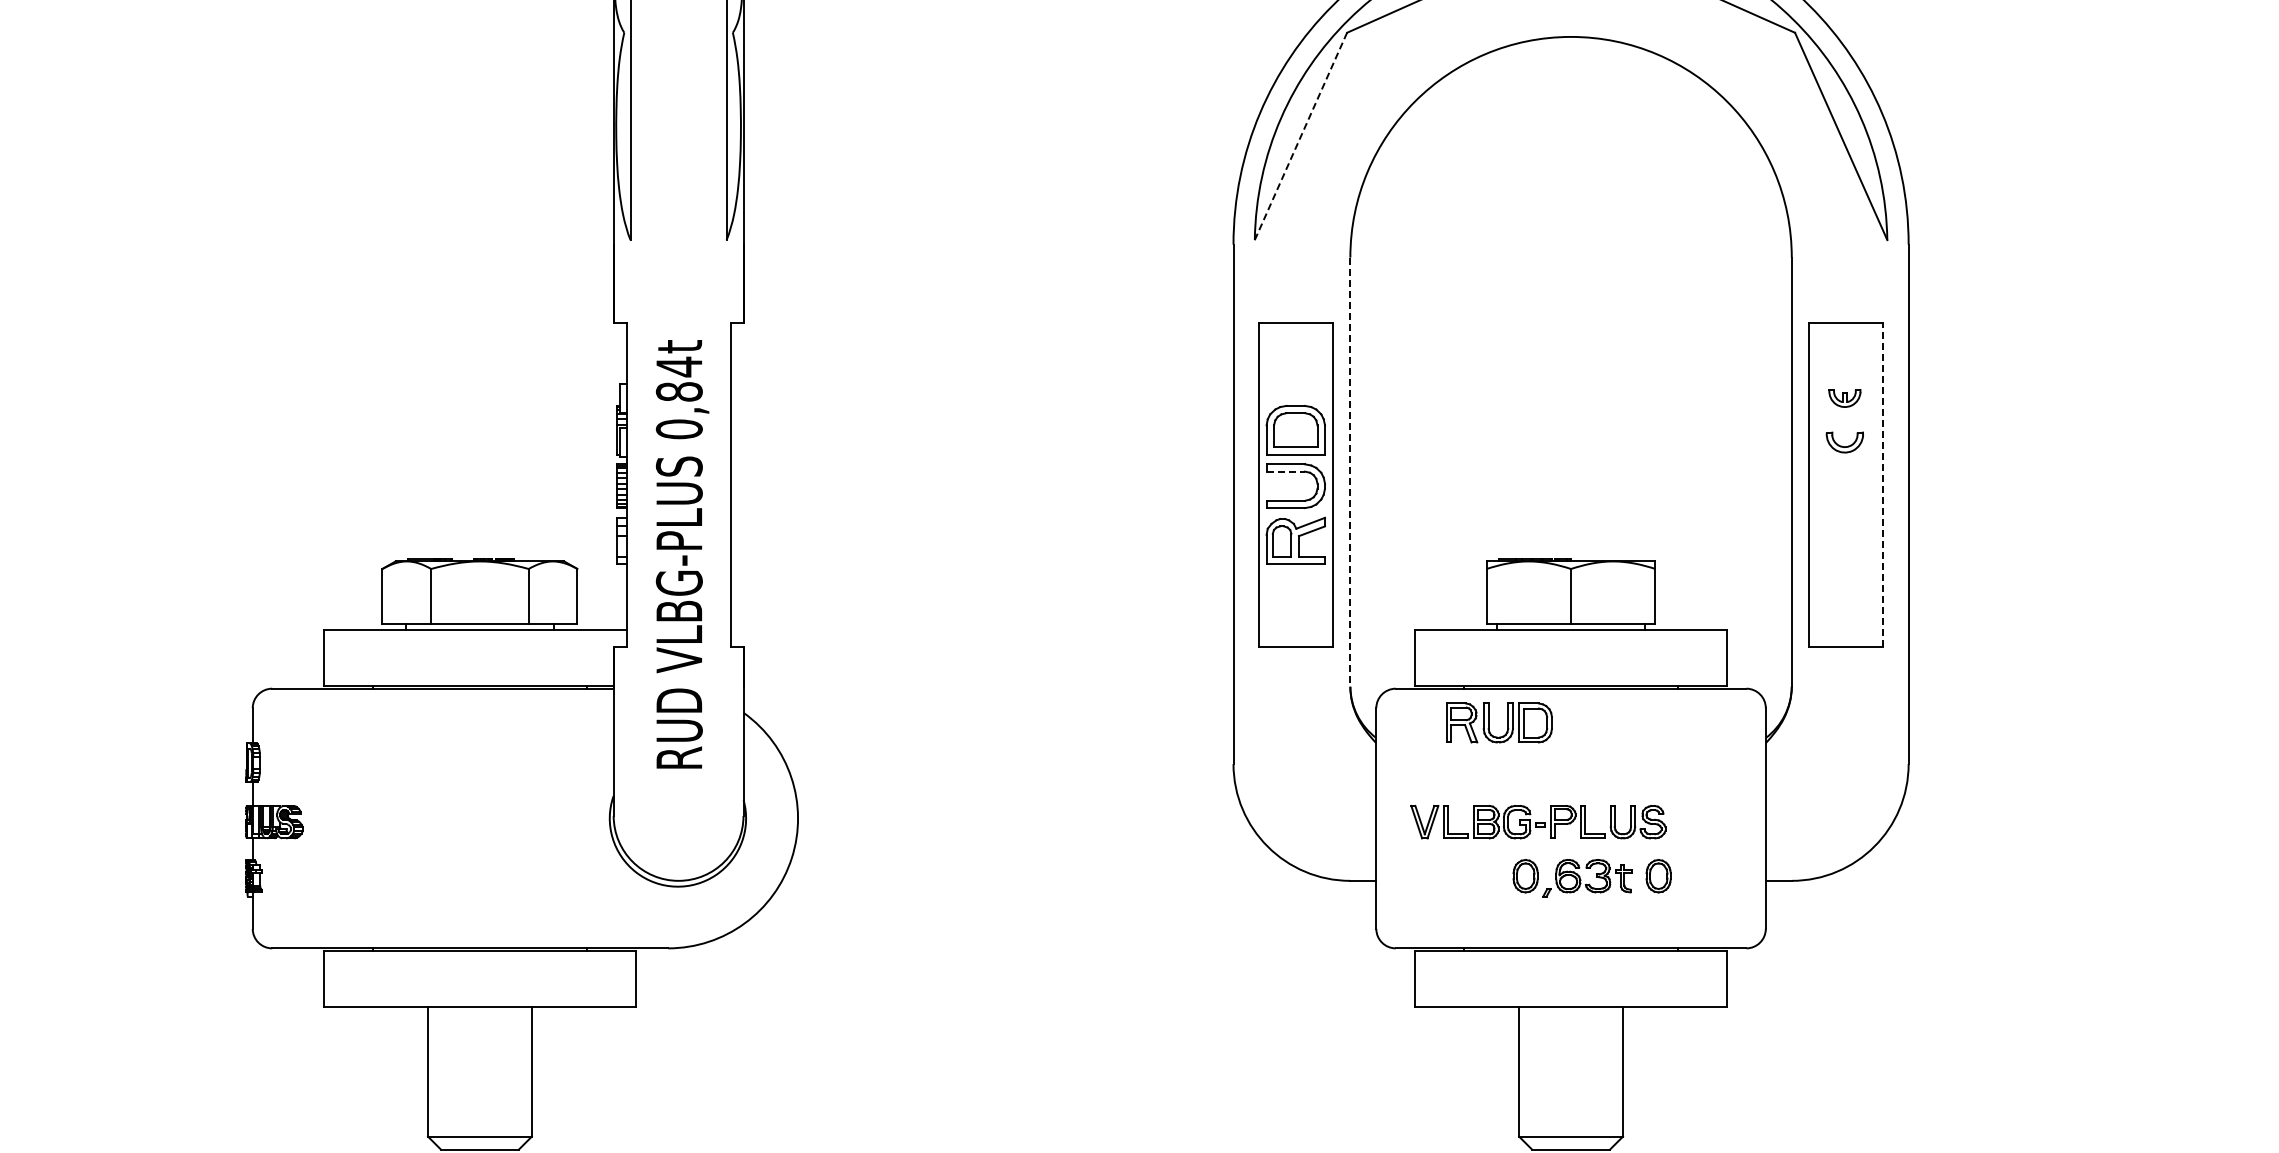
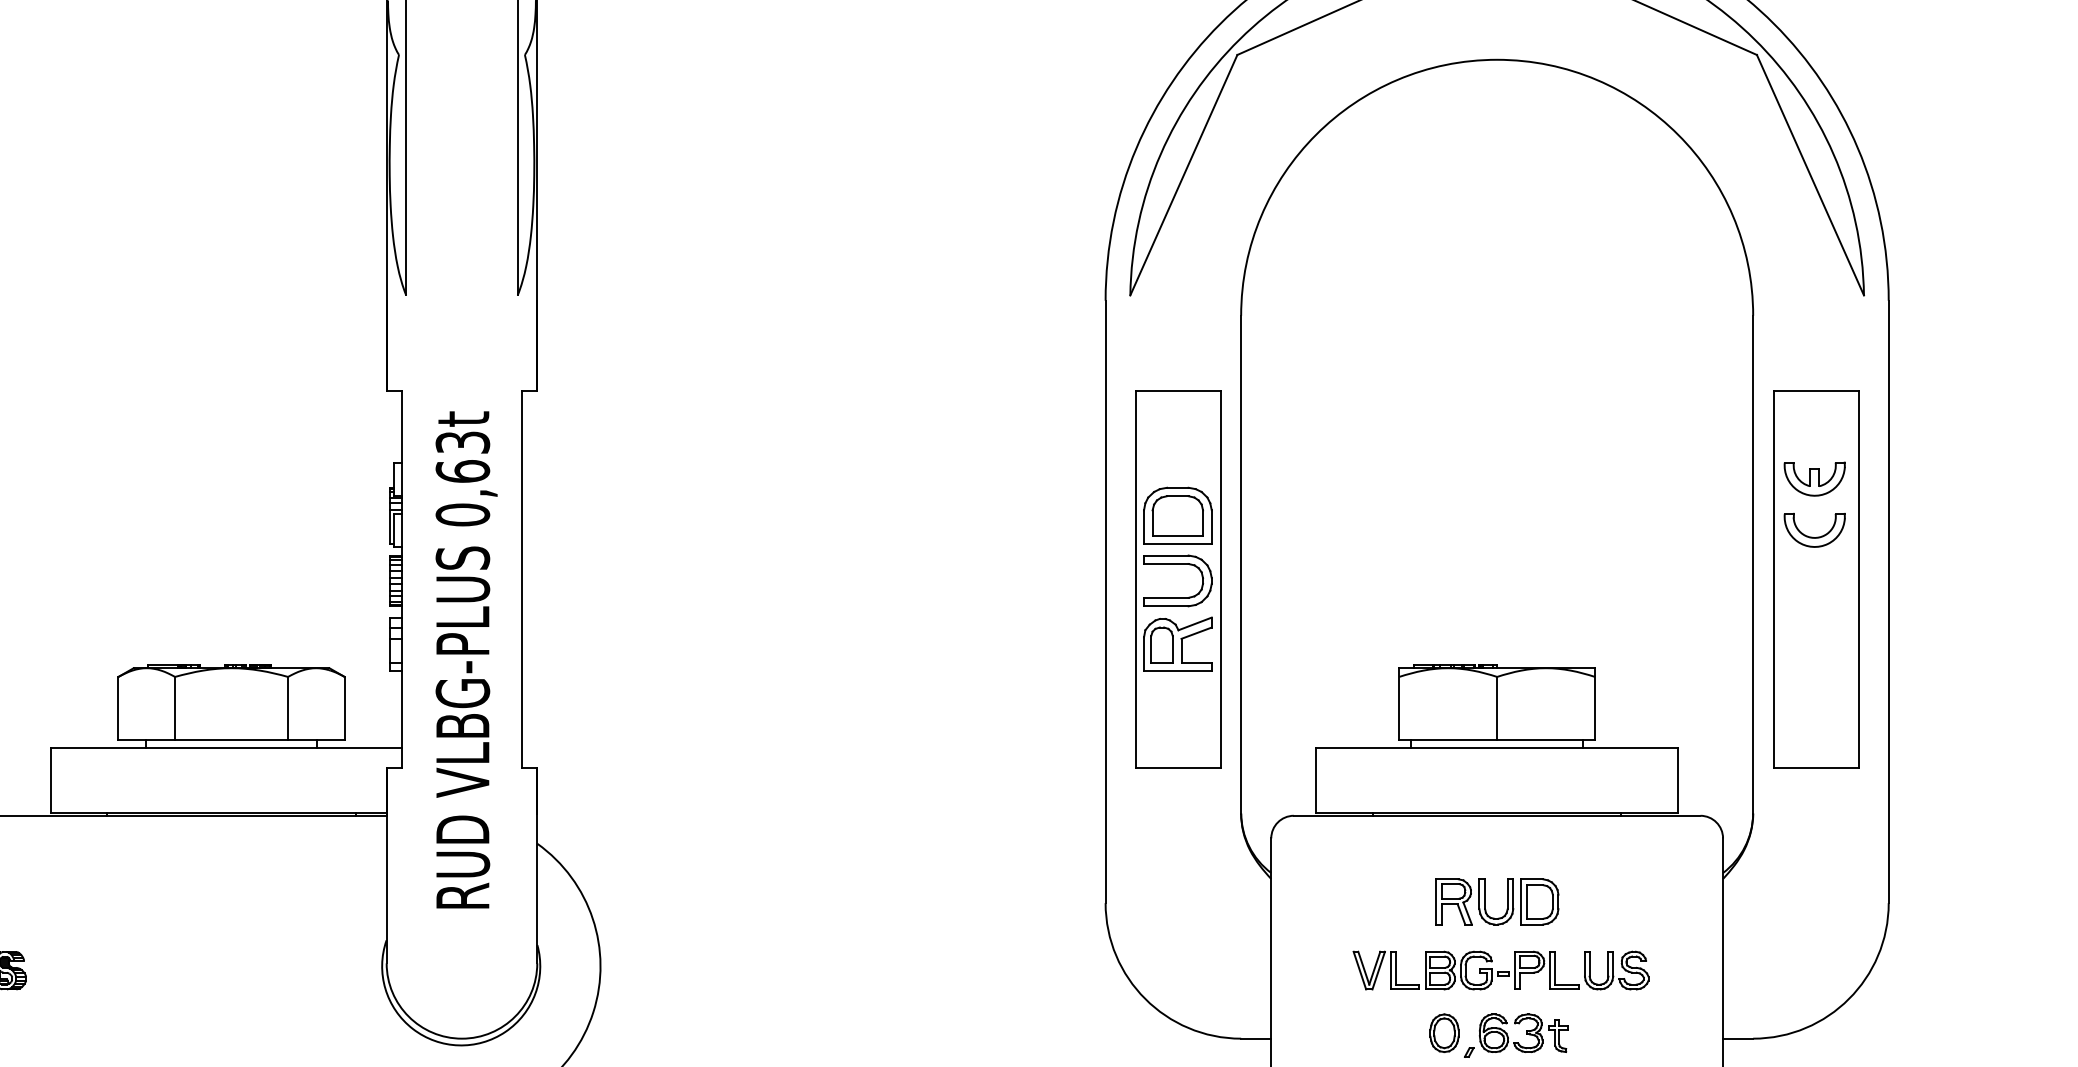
line: (1301, 136) -> (1184, 175), dashed -> solid
text: (678, 378) -> (461, 455), 0,84t -> 0,63t
part: (1844, 398) -> (1814, 479), size x1.67
part: (1844, 442) -> (1814, 530), size x1.43
line: (1286, 471) -> (1167, 563), dashed -> solid
line: (1350, 472) -> (1241, 565), dashed -> solid
line: (1882, 484) -> (1858, 578), dashed -> solid
part: (1507, 722) -> (1506, 901), moved
part: (1538, 822) -> (1501, 970), moved
part: (1658, 876) -> (1598, 1033), removed

